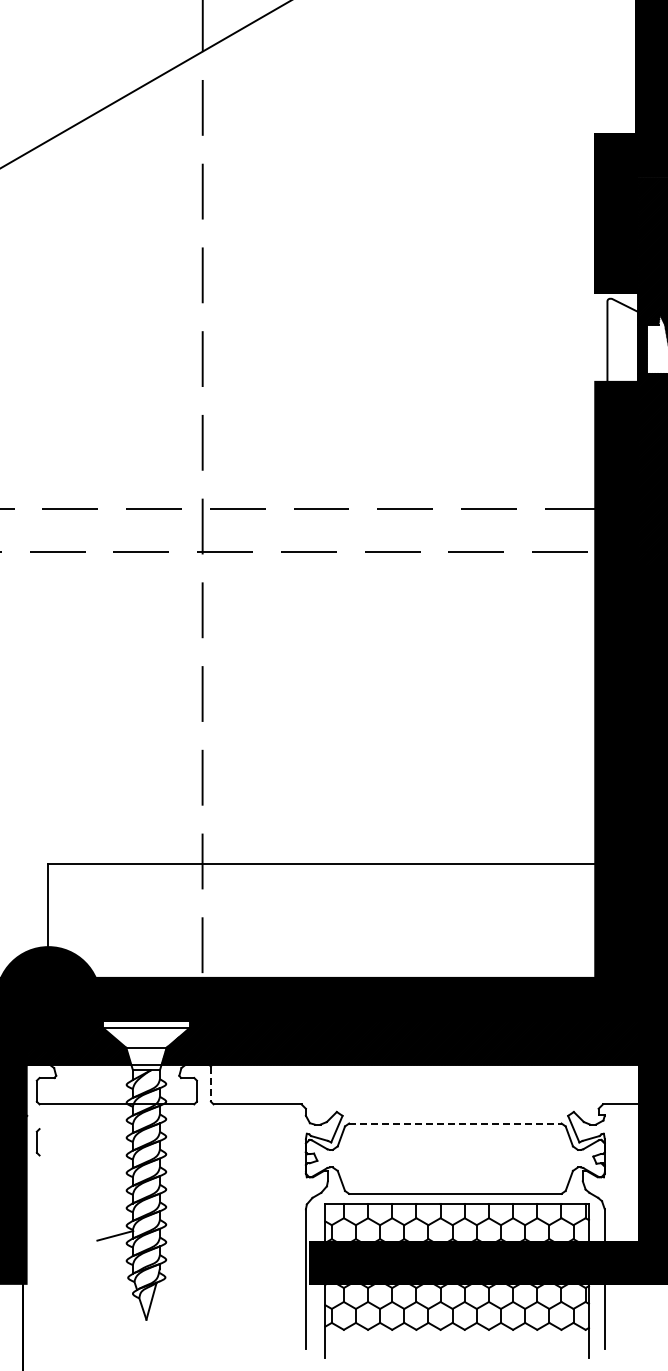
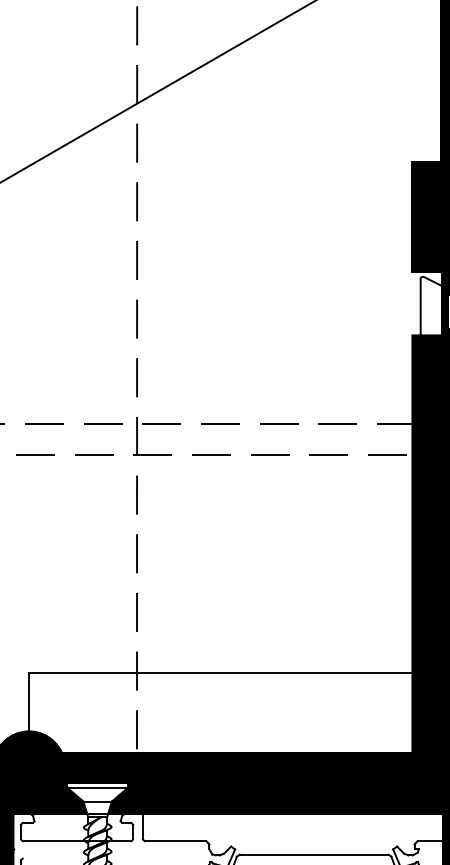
line: (210, 1084) -> (142, 827), dashed -> solid
line: (455, 1123) -> (314, 854), dashed -> solid

